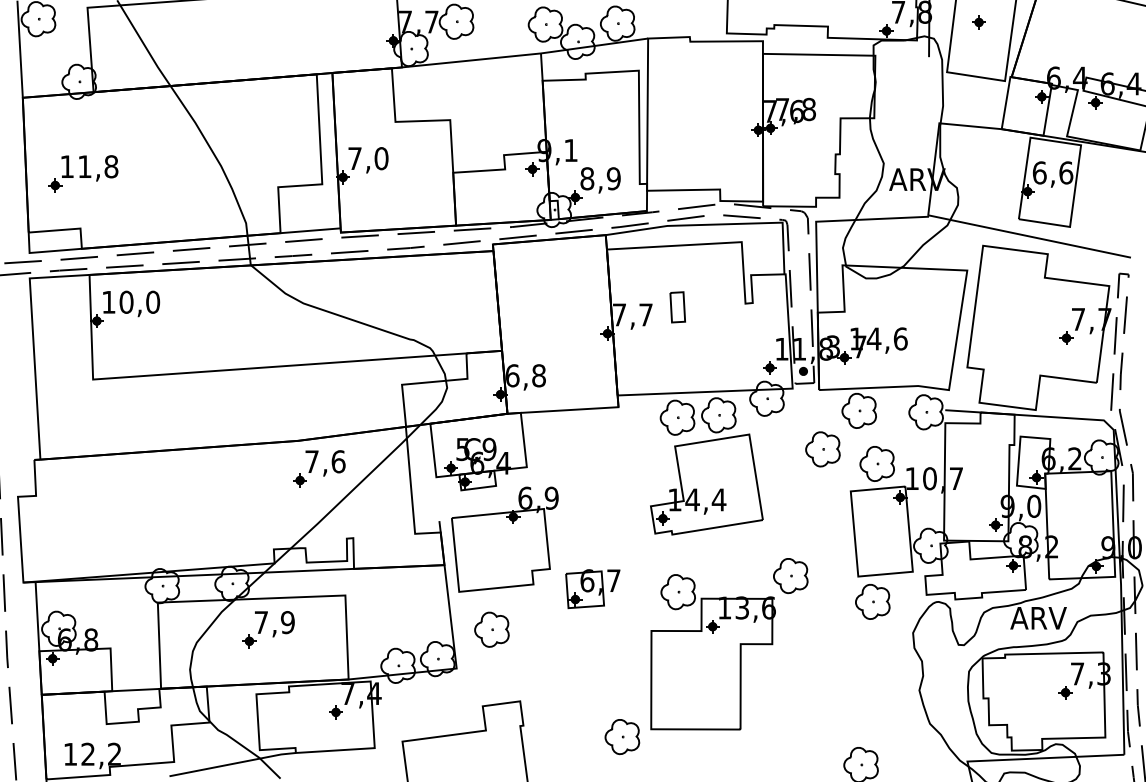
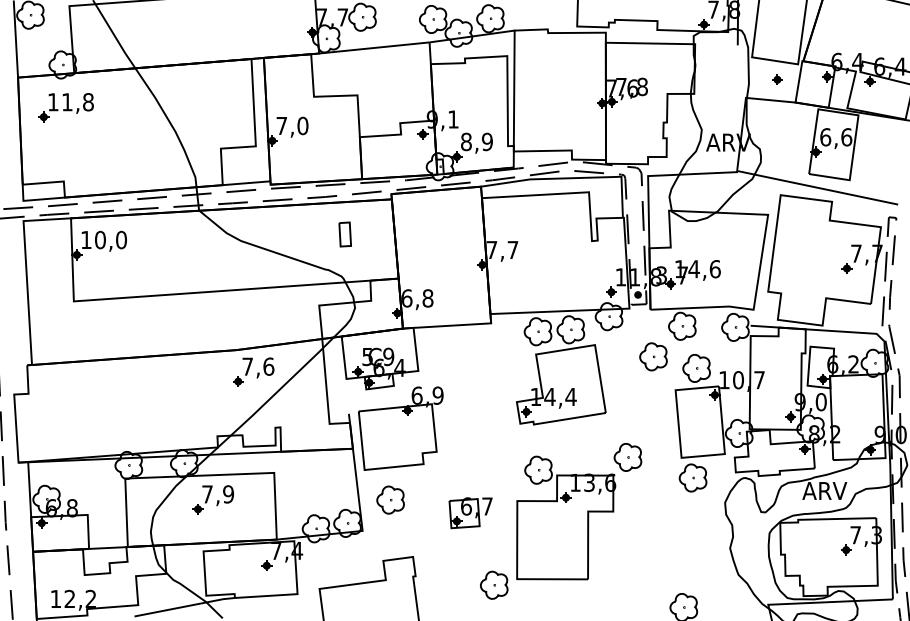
part: (978, 22) -> (777, 79), moved
part: (83, 173) -> (66, 107), moved
part: (677, 307) -> (345, 234), moved
part: (592, 589) -> (470, 513), moved

